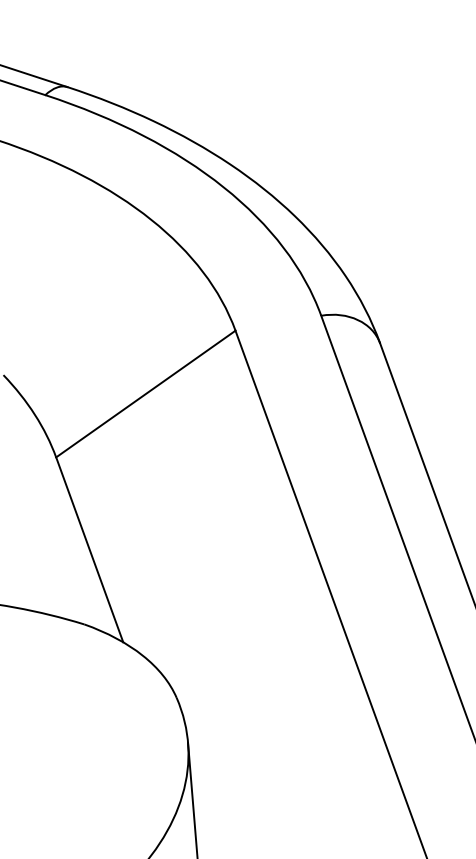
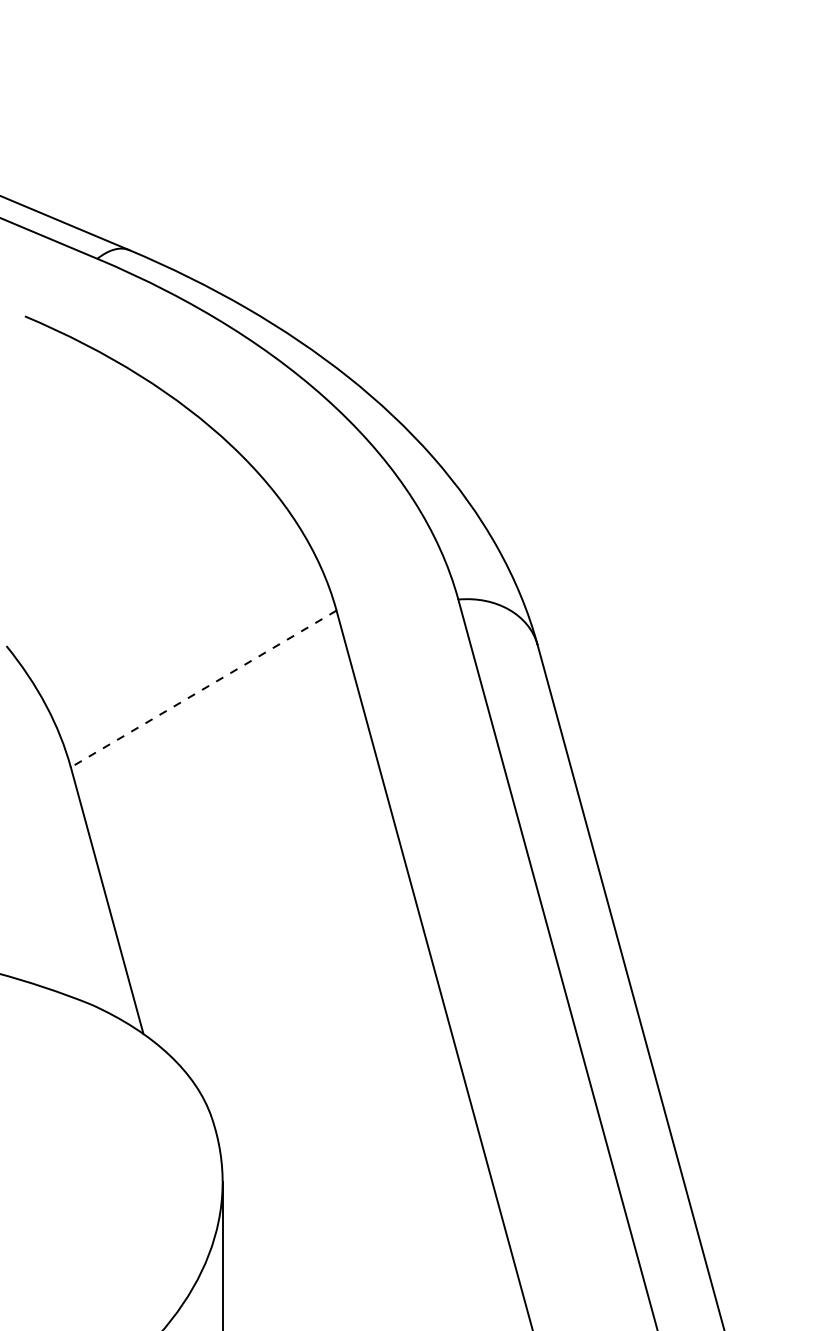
line: (145, 394) -> (203, 689), solid -> dashed

